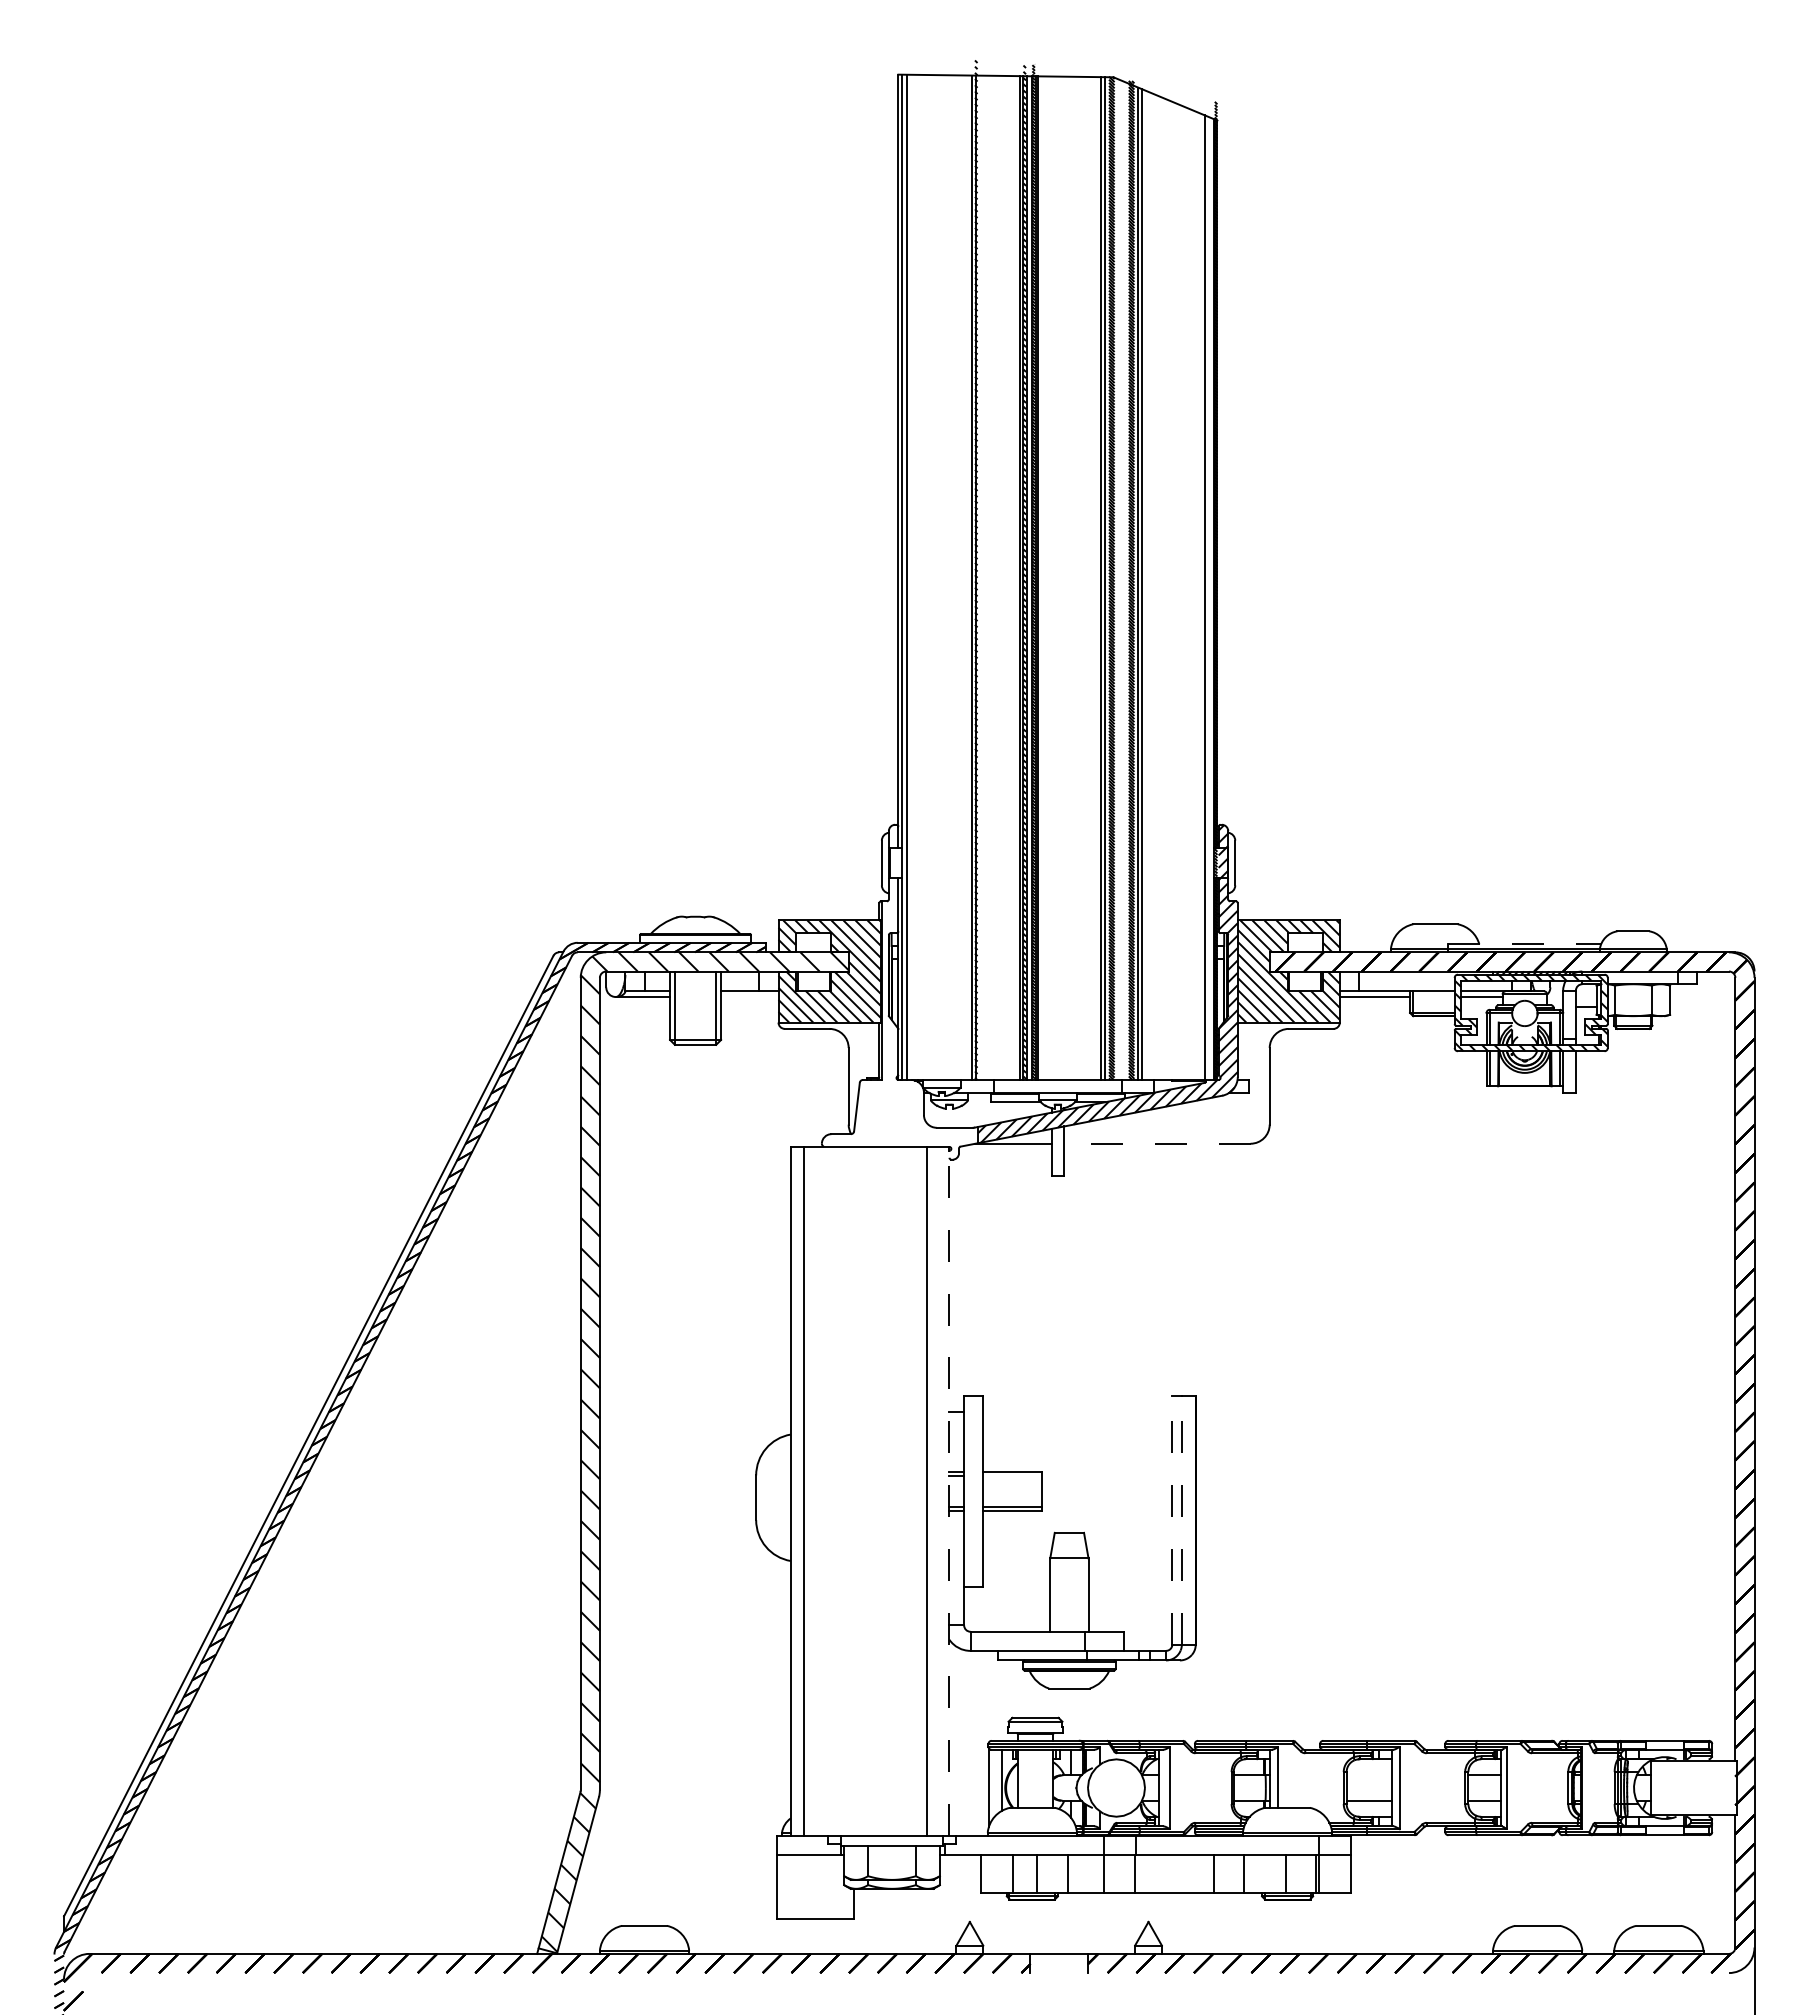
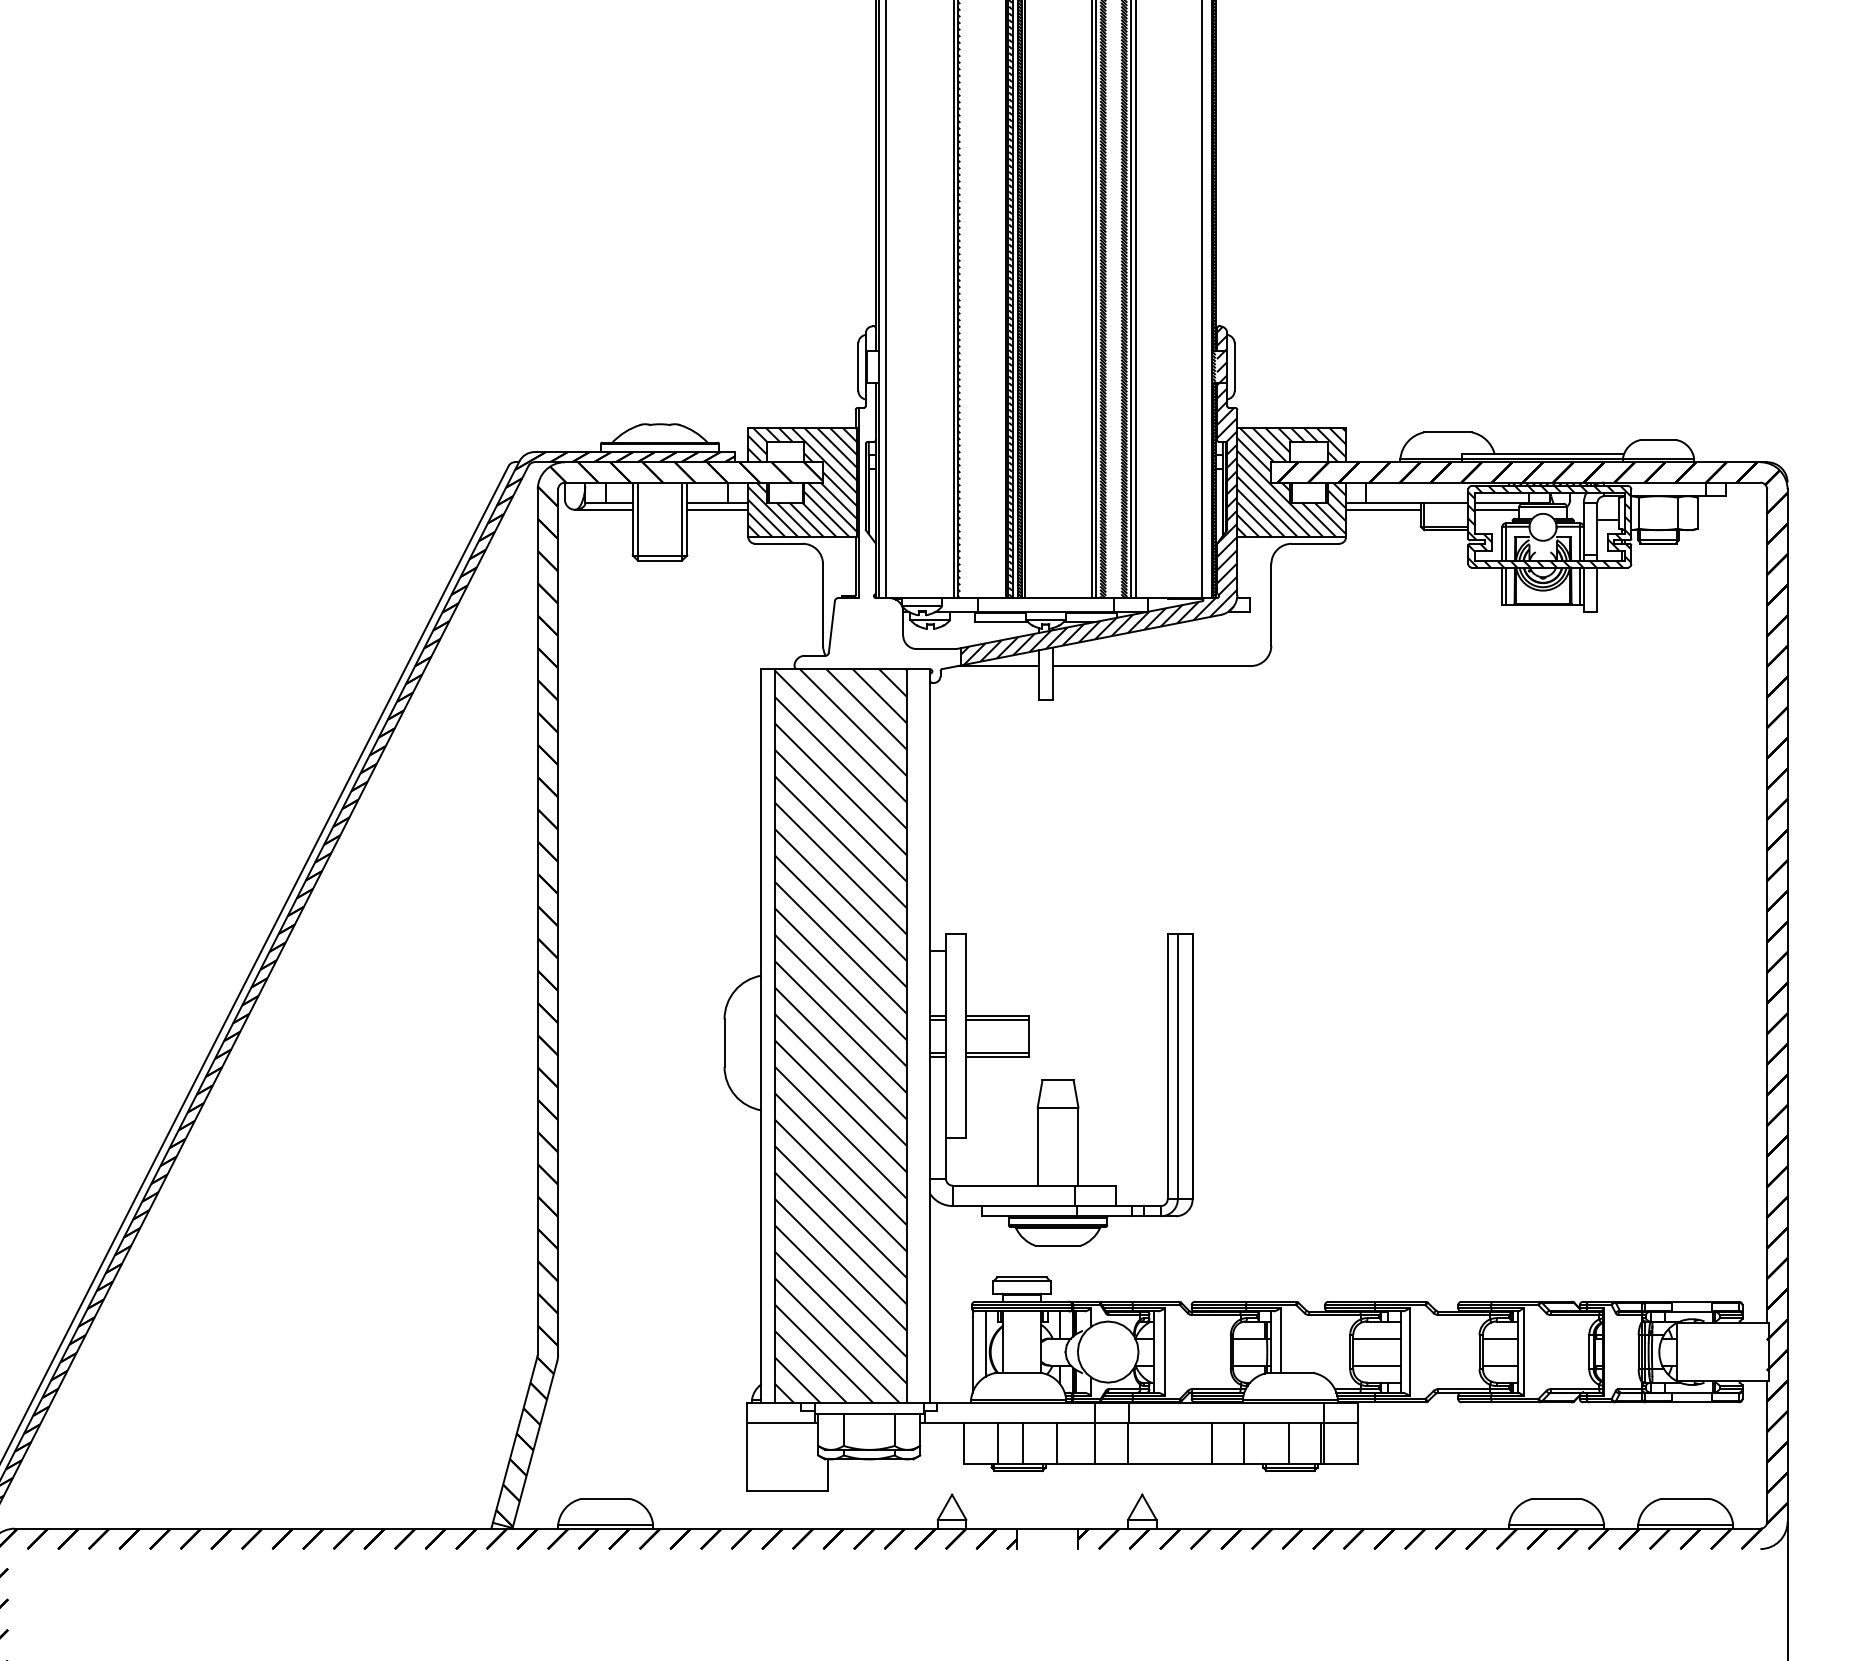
line: (1525, 944) -> (1543, 453), dashed -> solid
line: (749, 997) -> (717, 510), added
line: (1156, 1143) -> (1150, 665), dashed -> solid
hatch: (694, 1452) -> (658, 994), added
line: (1012, 1475) -> (997, 1019), added
hatch: (865, 1490) -> (840, 1035), added
line: (949, 1493) -> (930, 1038), dashed -> solid
line: (1172, 1519) -> (1167, 1066), dashed -> solid
line: (1181, 1519) -> (1177, 1066), dashed -> solid
line: (1368, 1775) -> (1376, 1338), added

